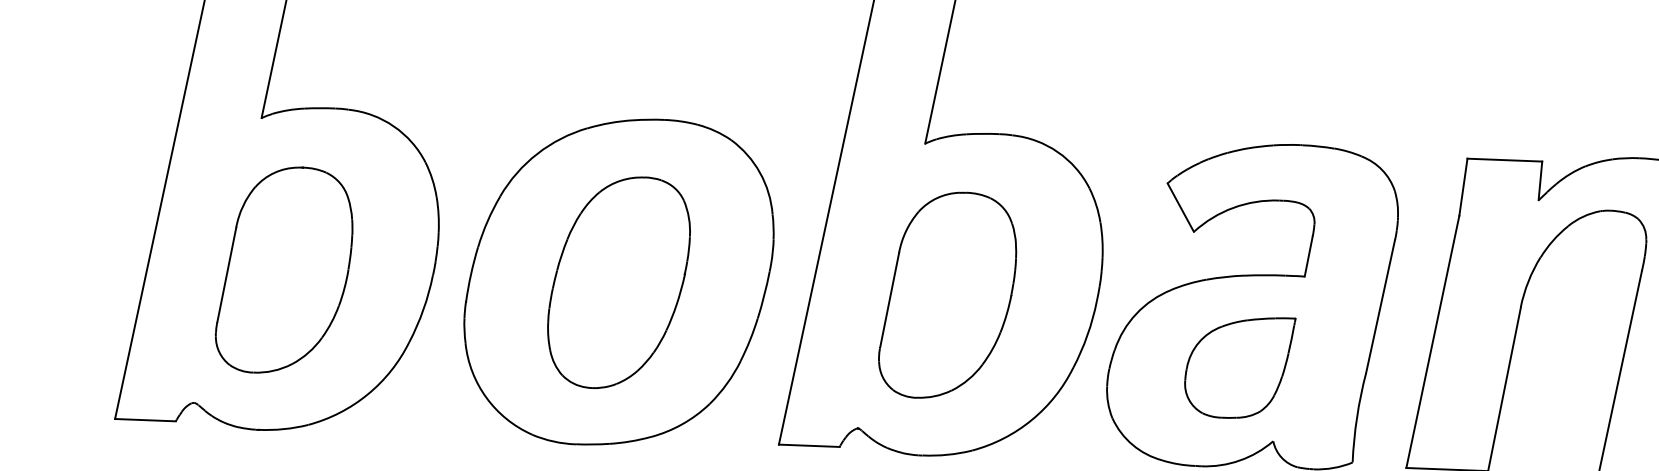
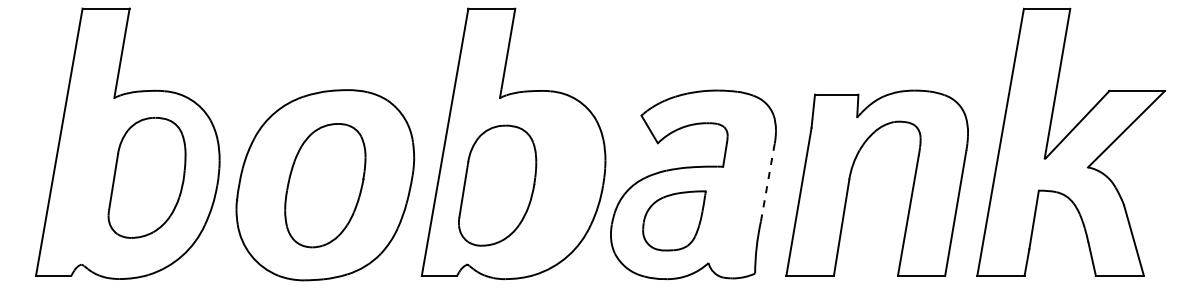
part: (283, 269) -> (146, 177), moved
part: (947, 295) -> (497, 185), moved
line: (1379, 306) -> (767, 182), solid -> dashed
part: (1239, 366) -> (674, 220), moved

